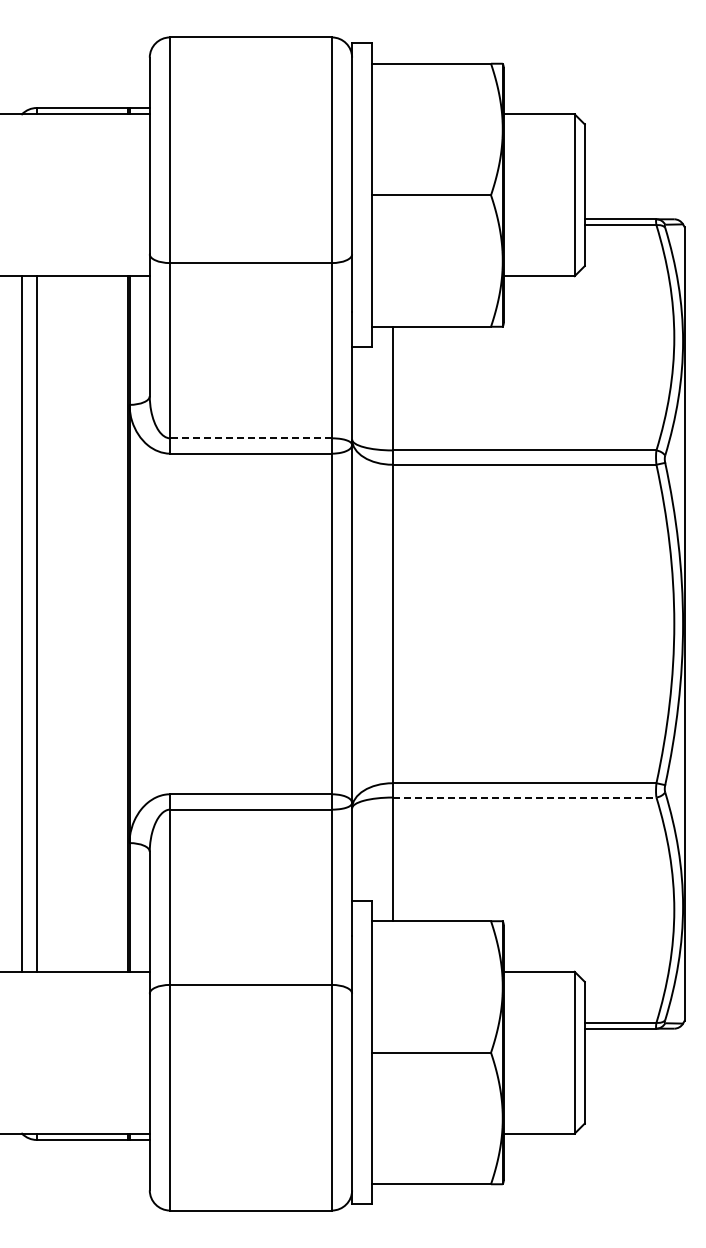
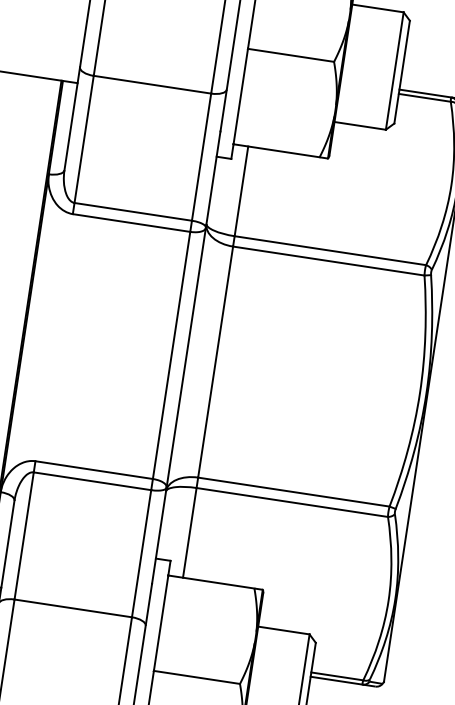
line: (250, 438) -> (132, 211), dashed -> solid
line: (524, 797) -> (292, 502), dashed -> solid

